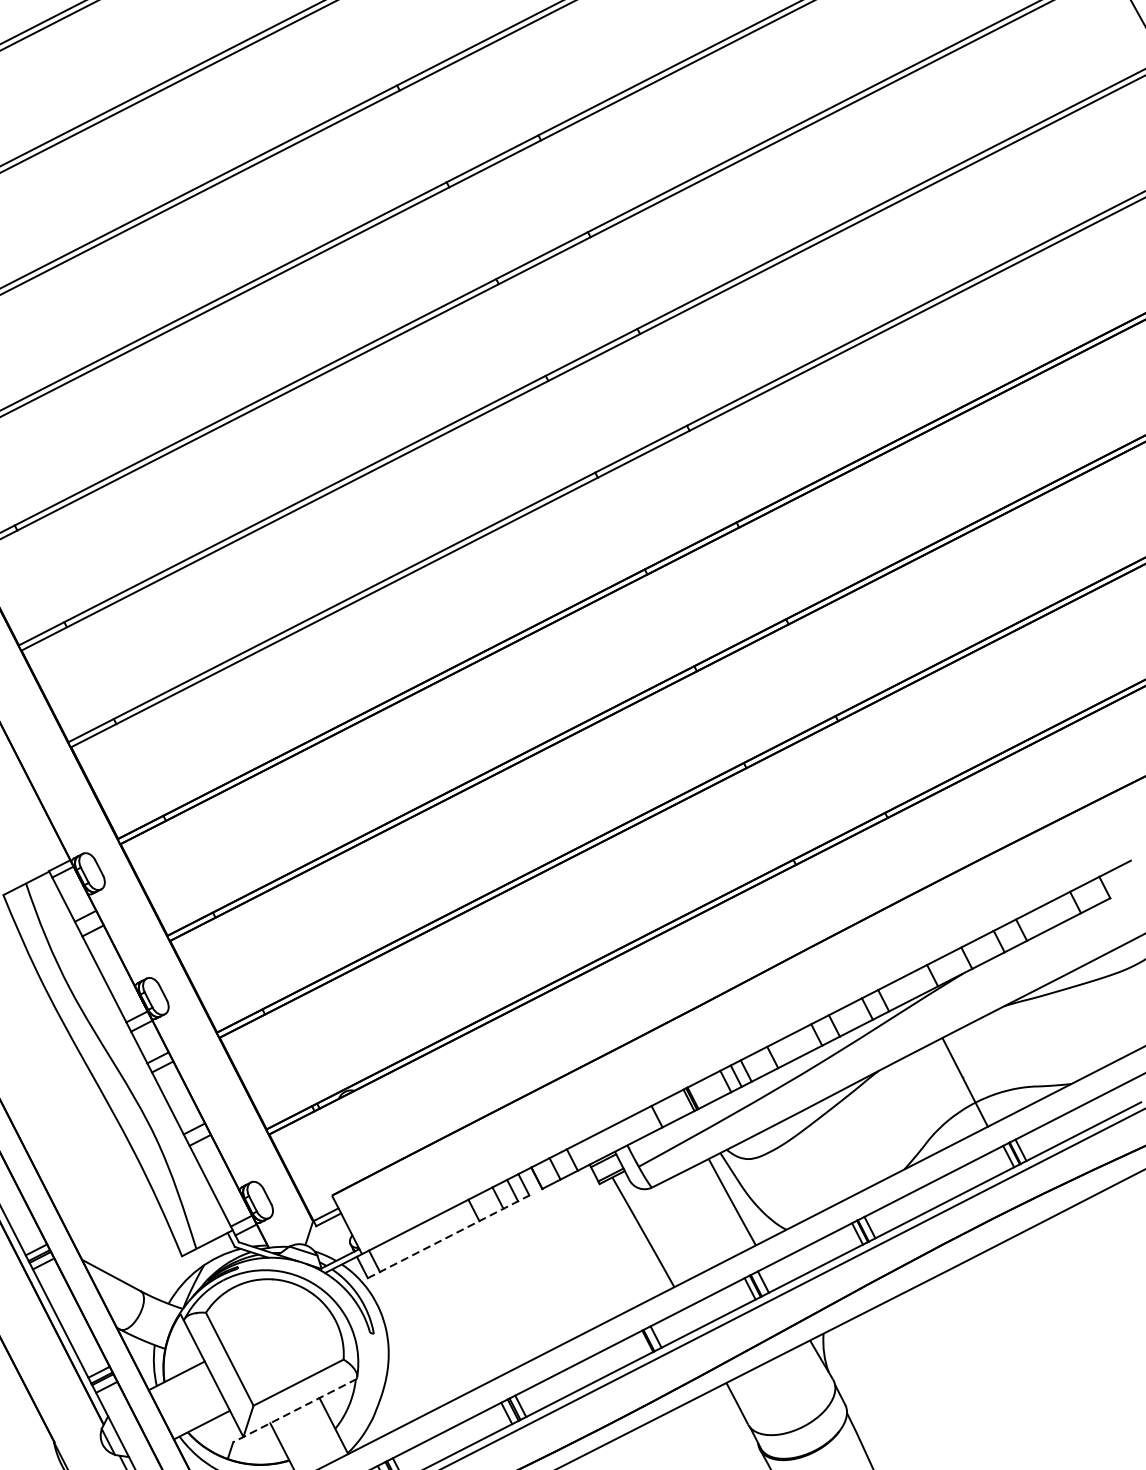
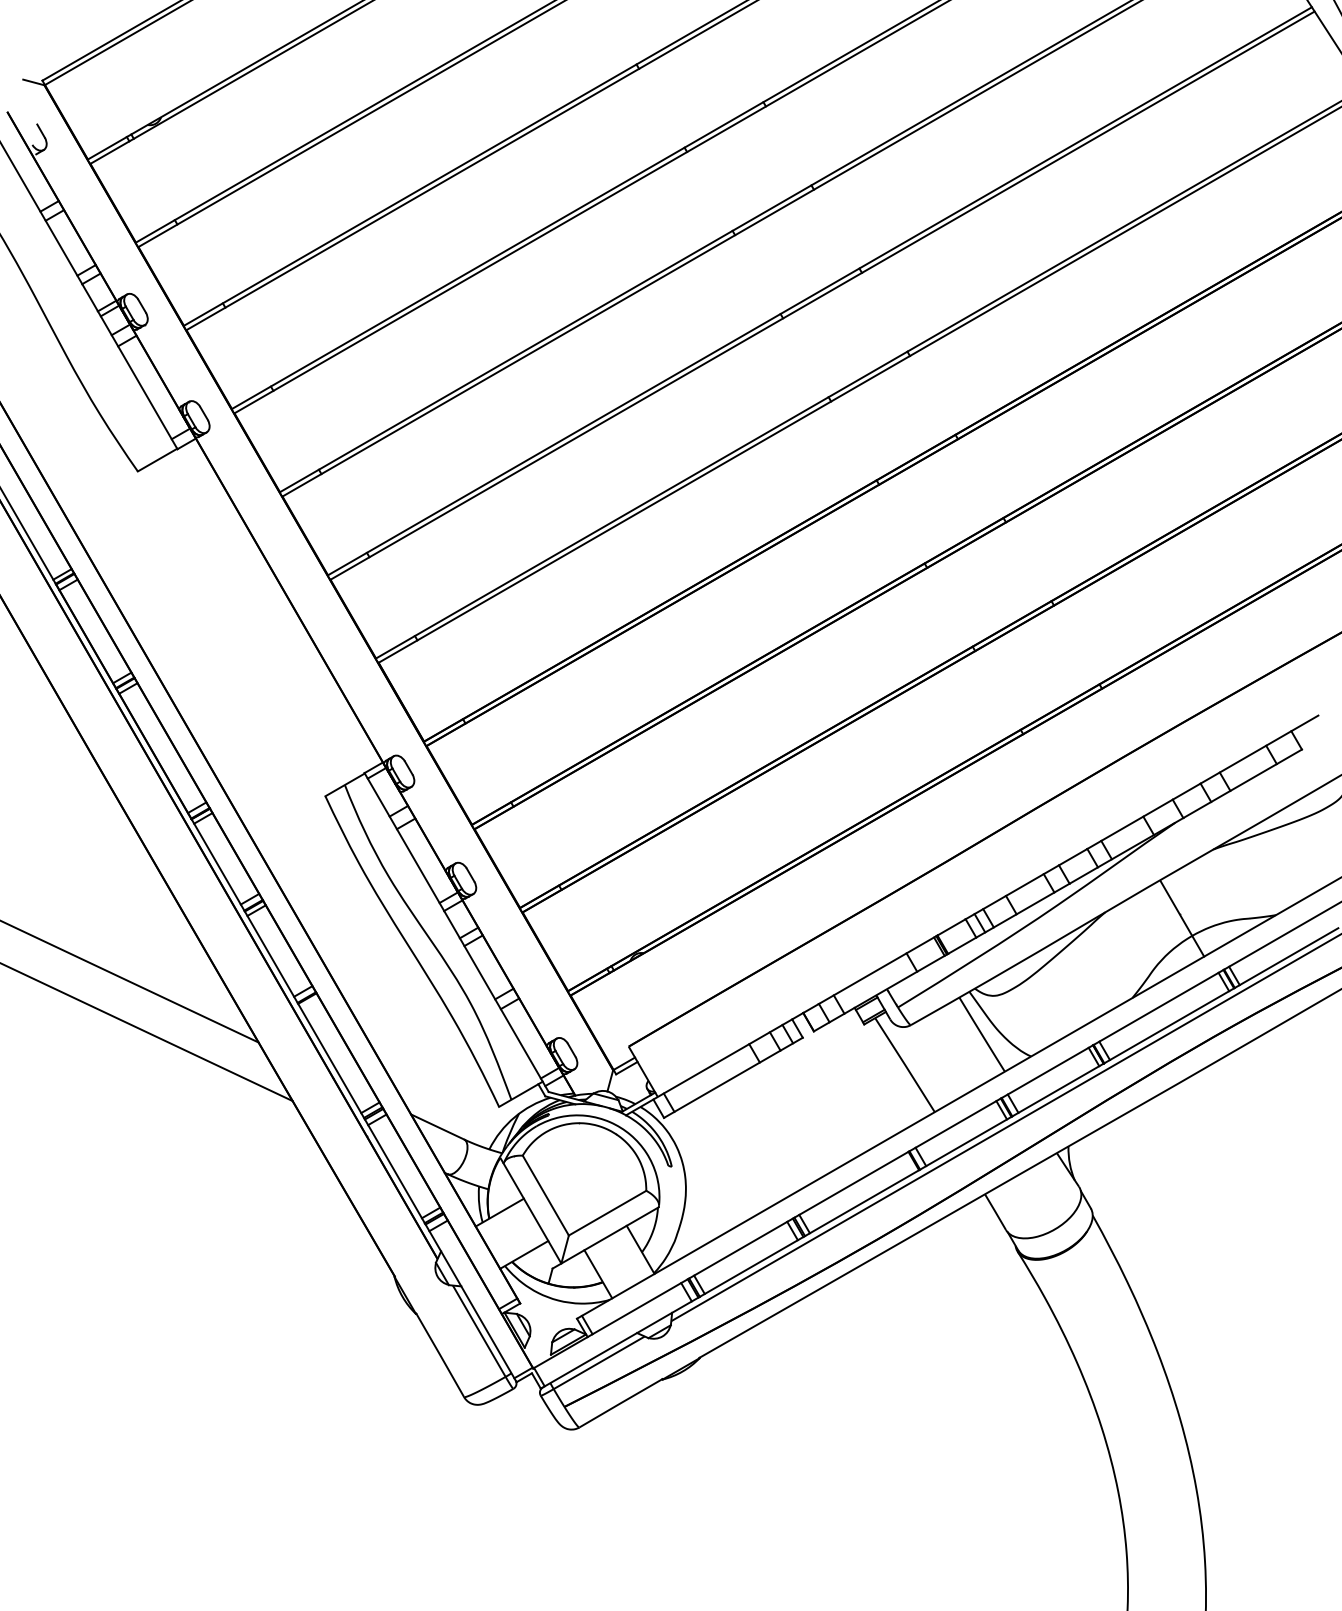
line: (448, 1236) -> (733, 1077), dashed -> solid
line: (294, 1411) -> (605, 1238), dashed -> solid

